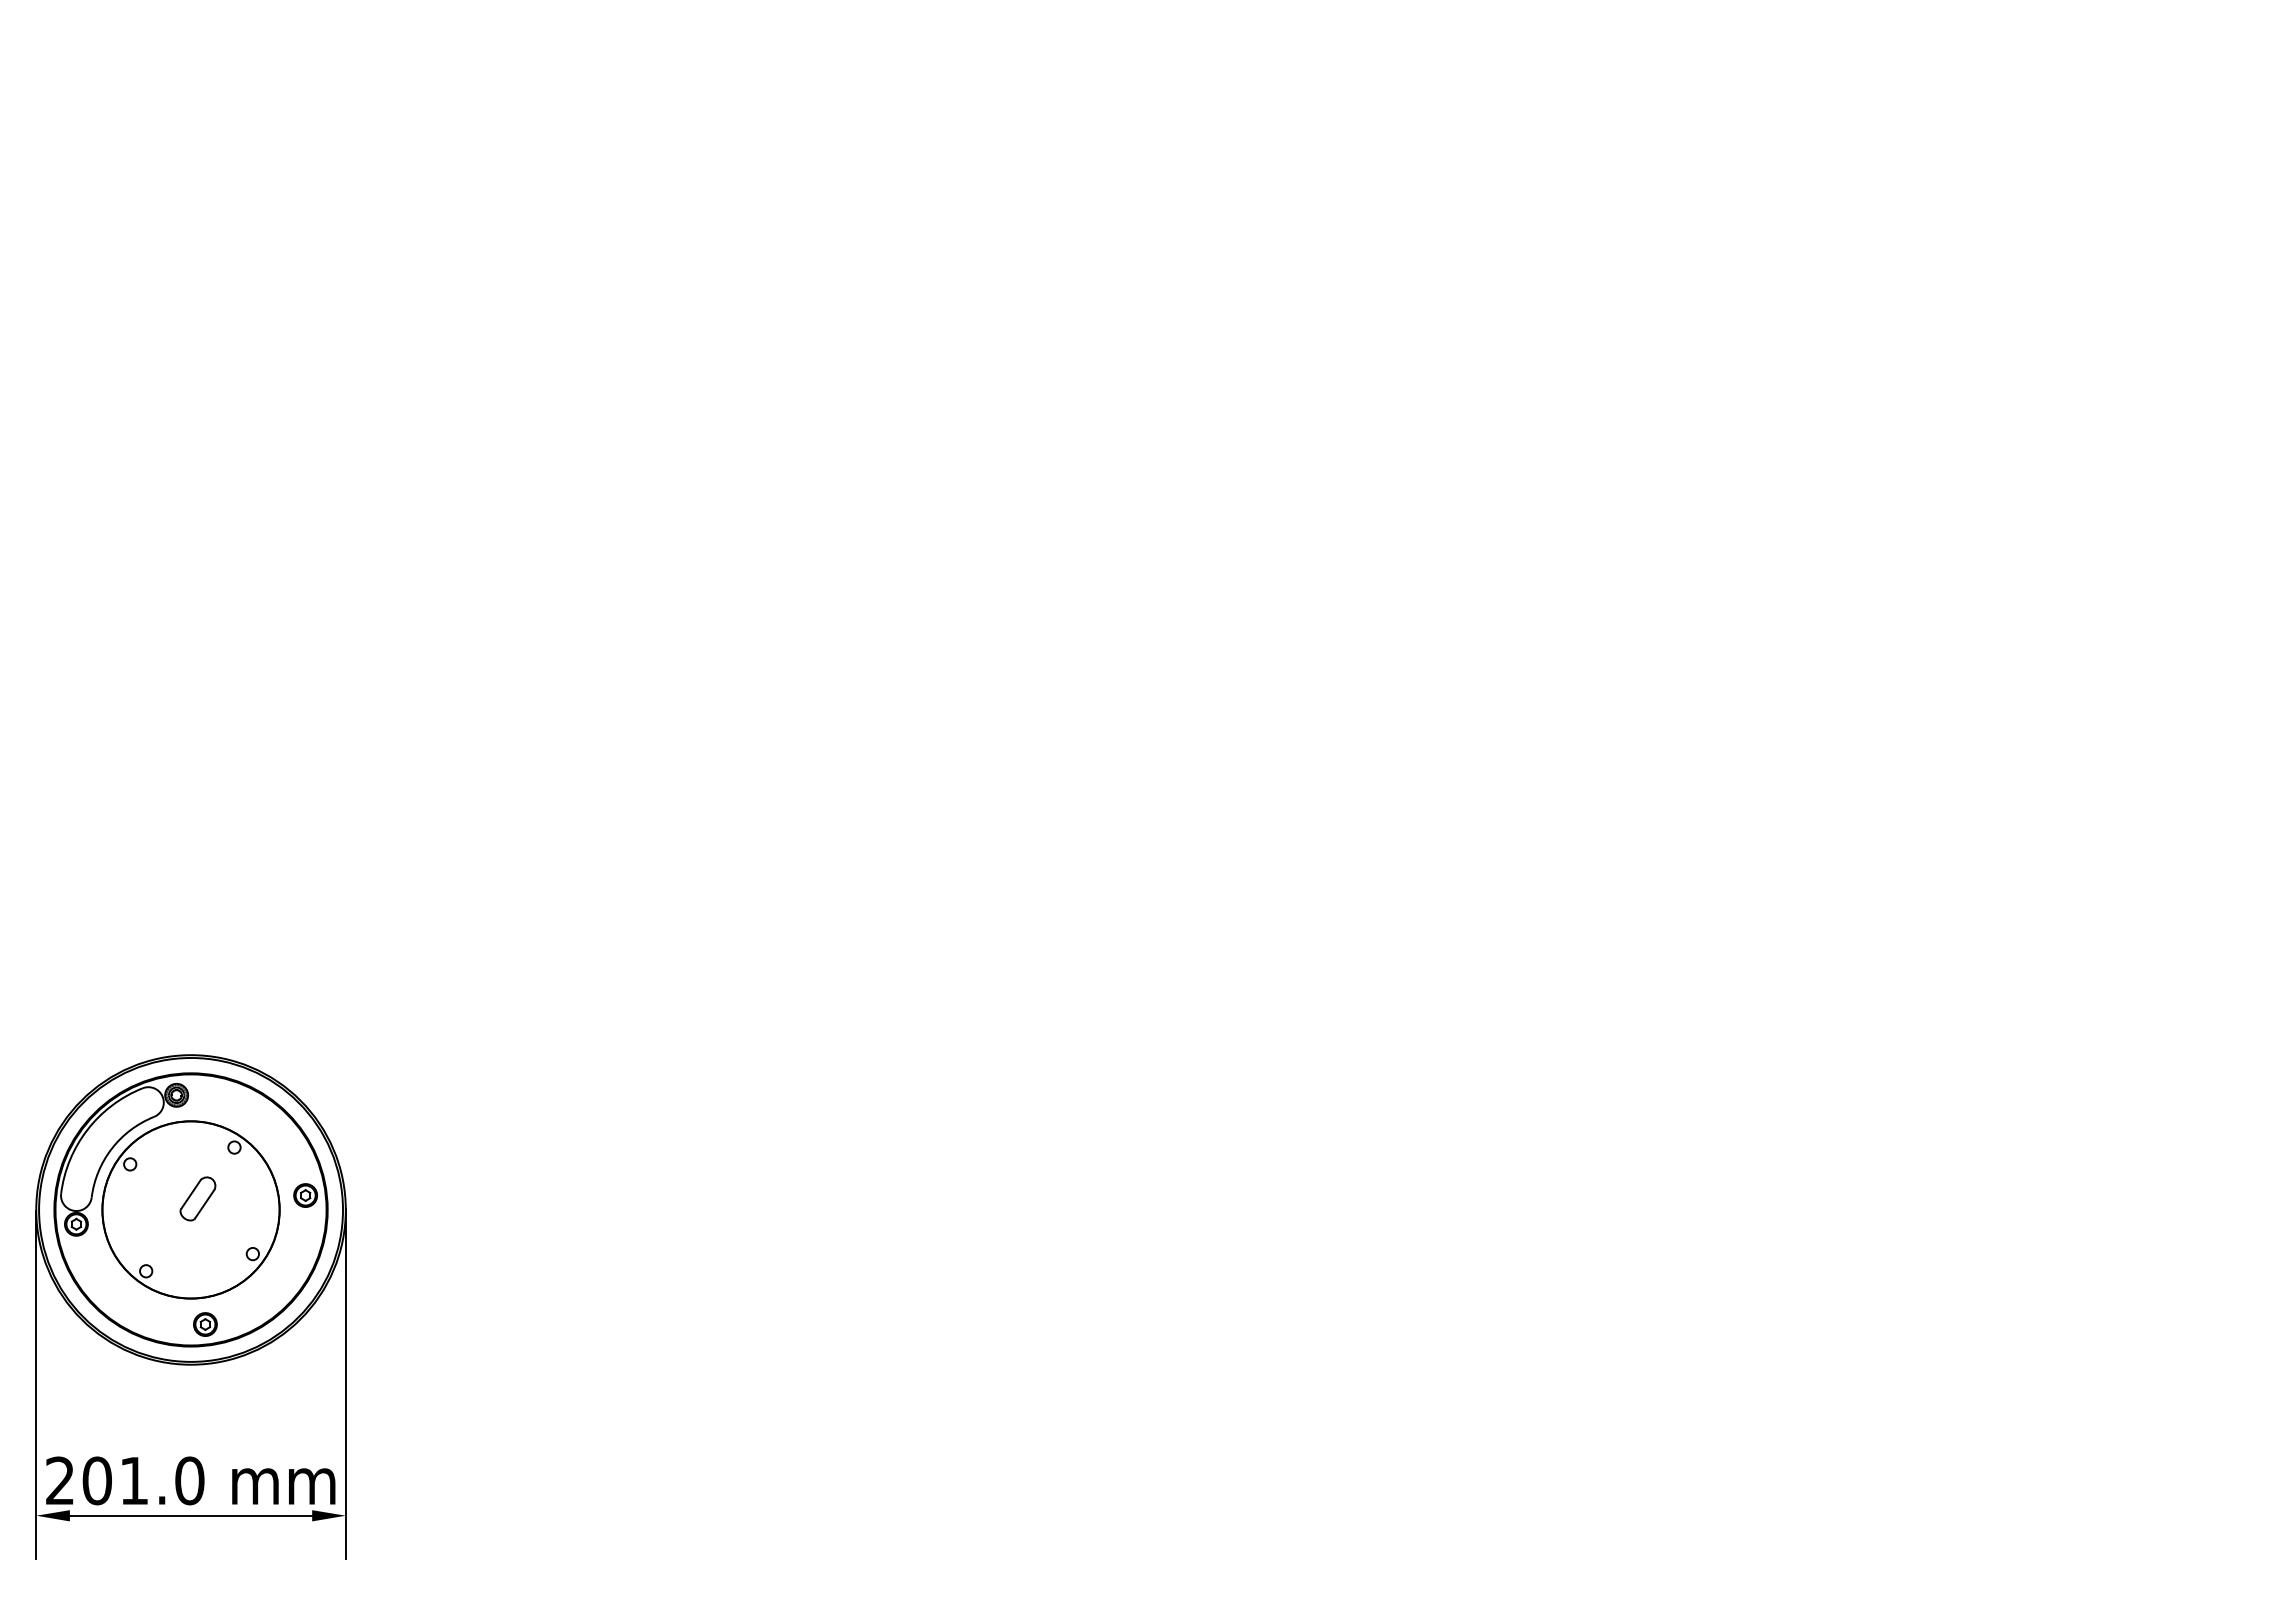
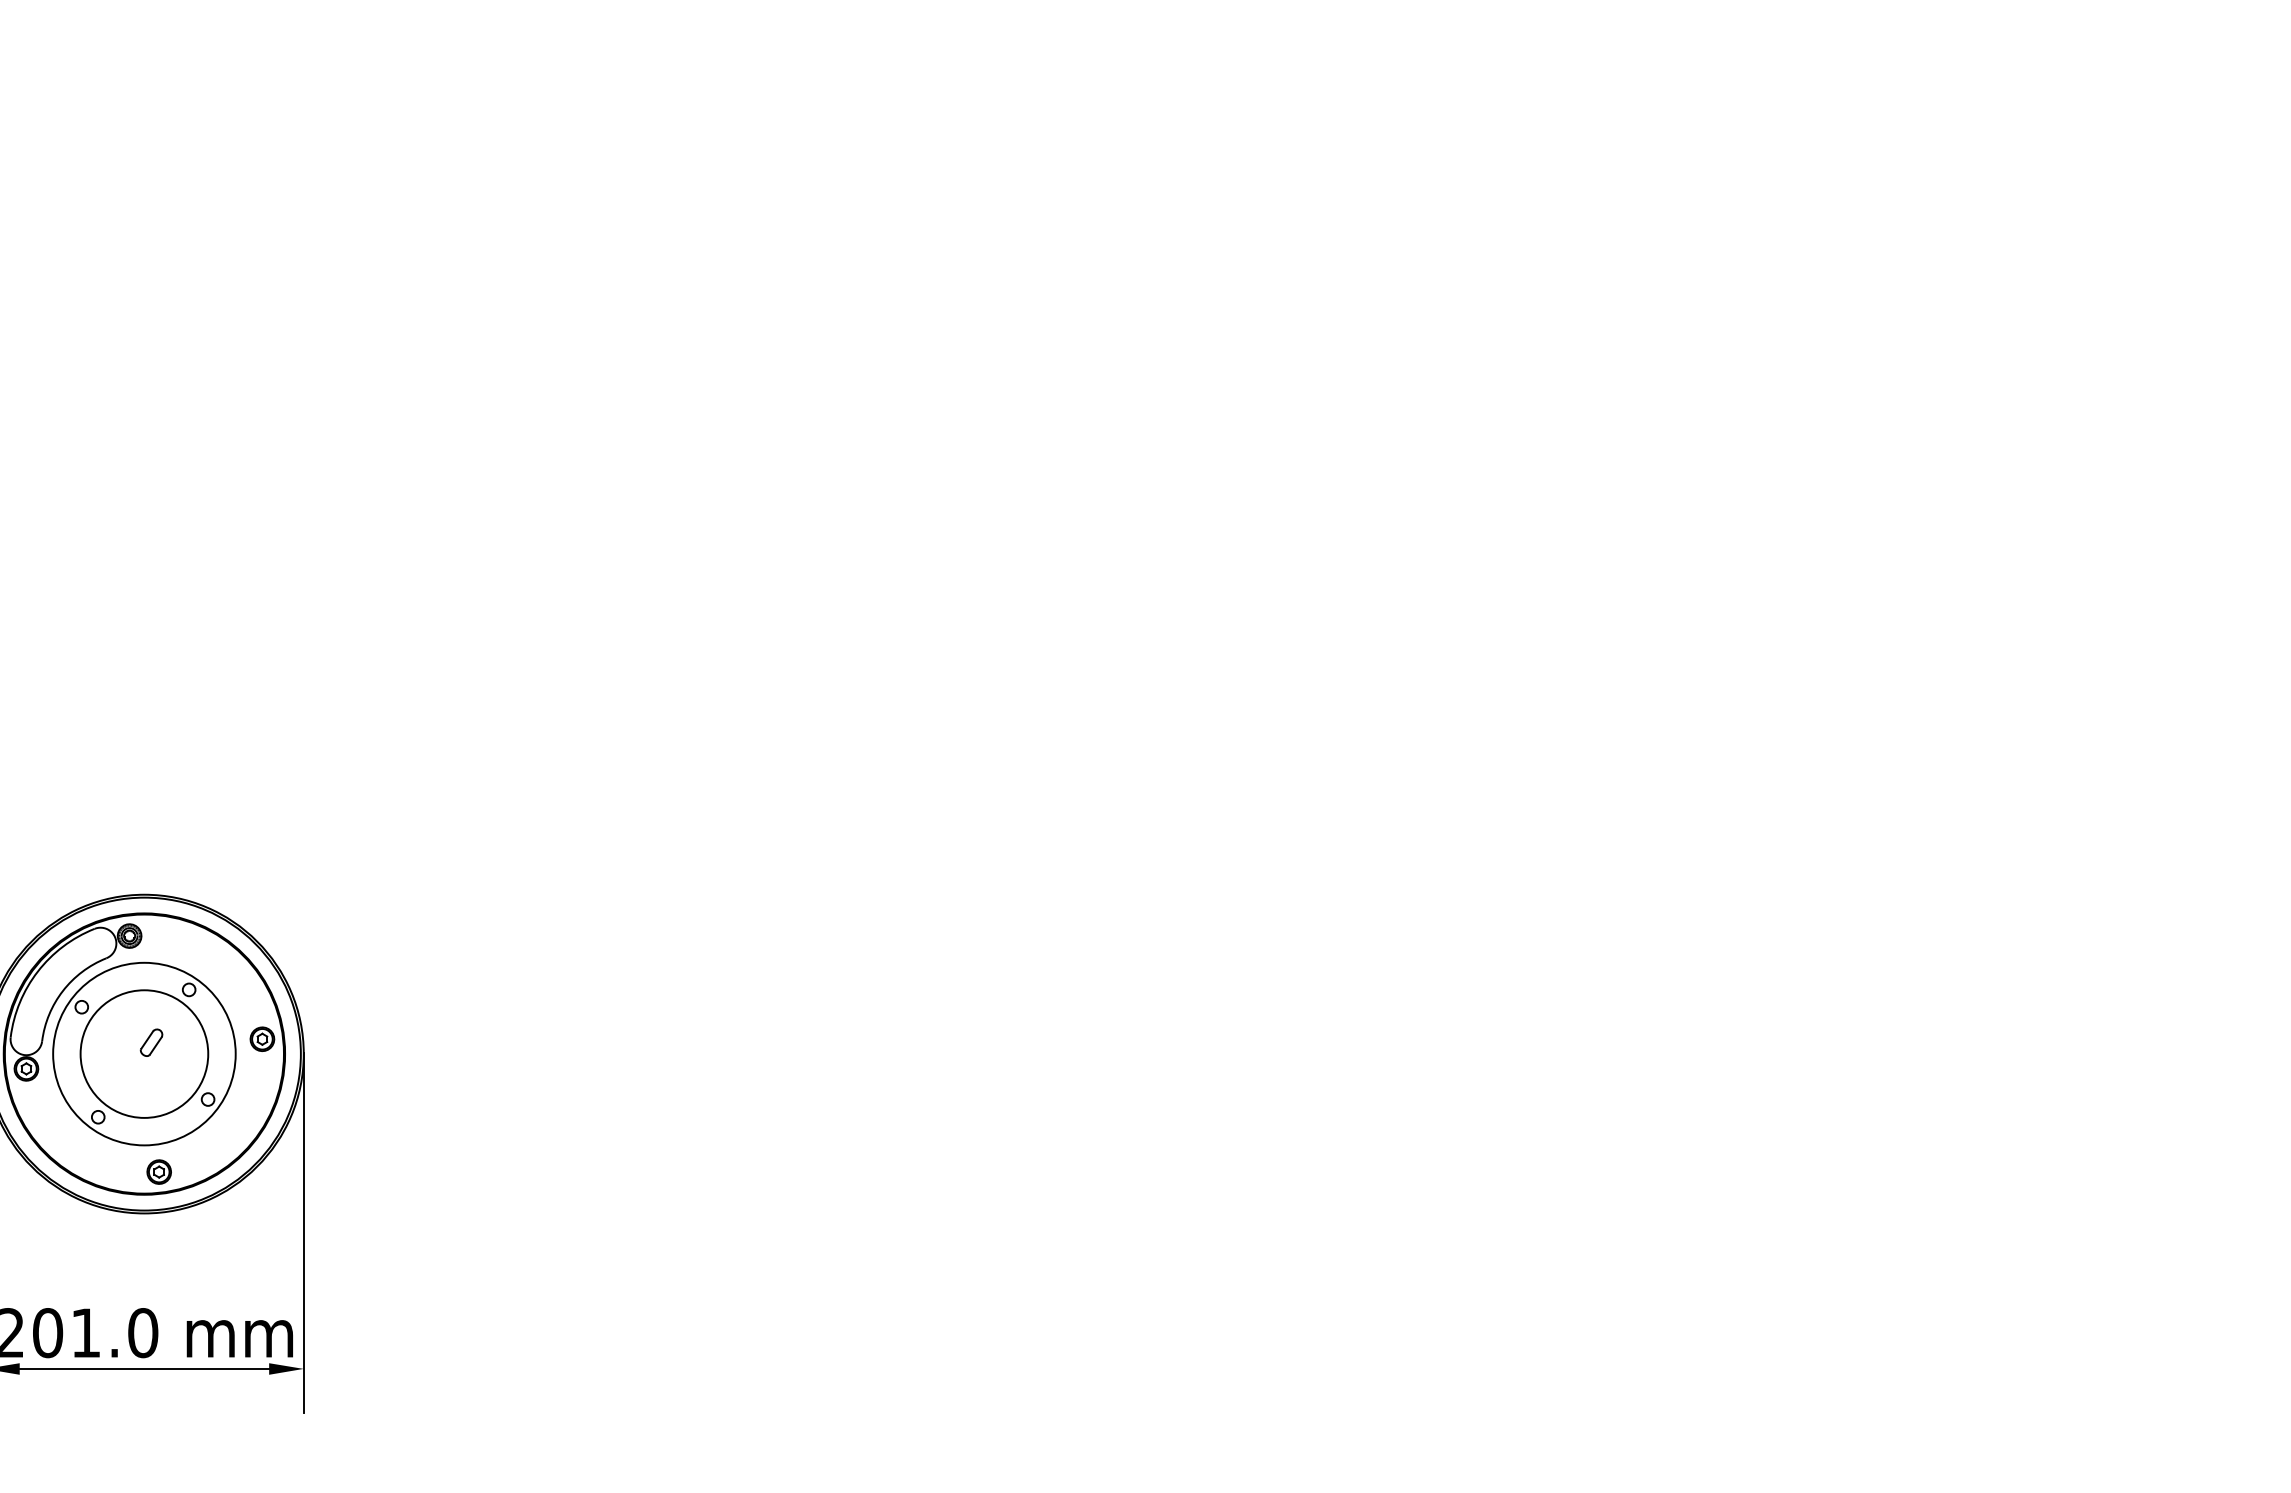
part: (197, 1198) -> (151, 1042), size x0.6
circle: (190, 1209) -> (143, 1053), size x0.7

